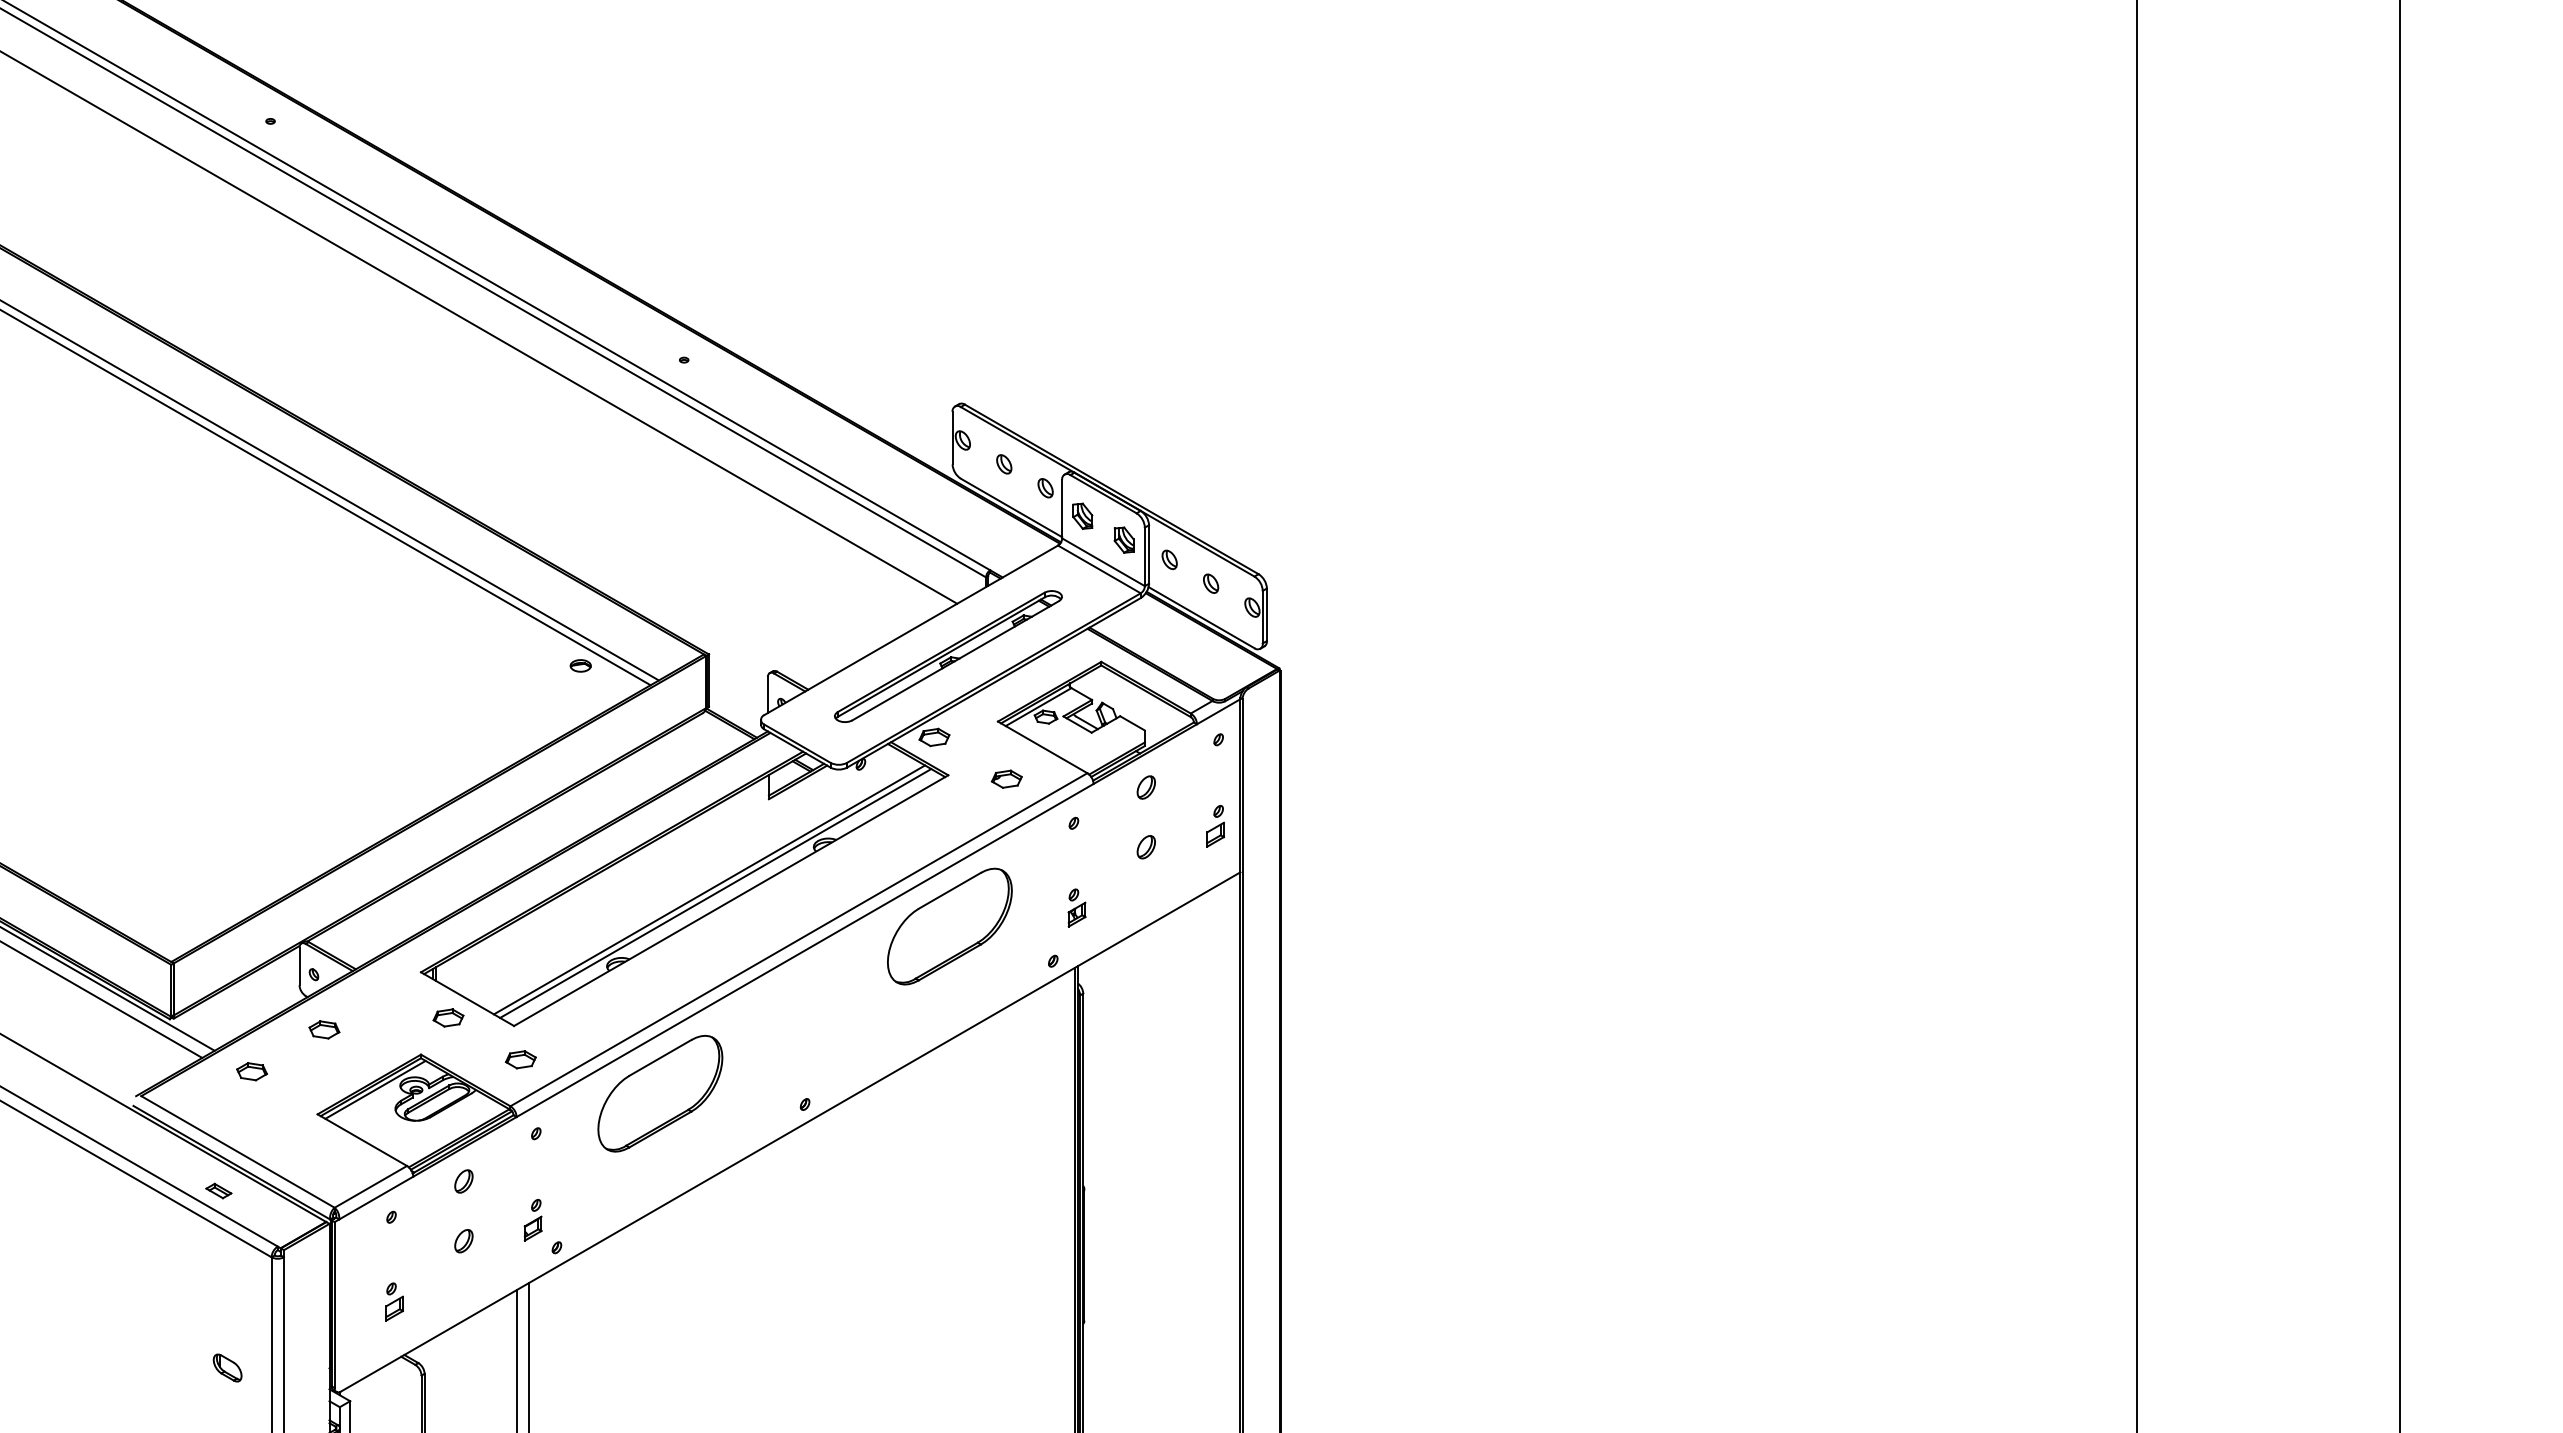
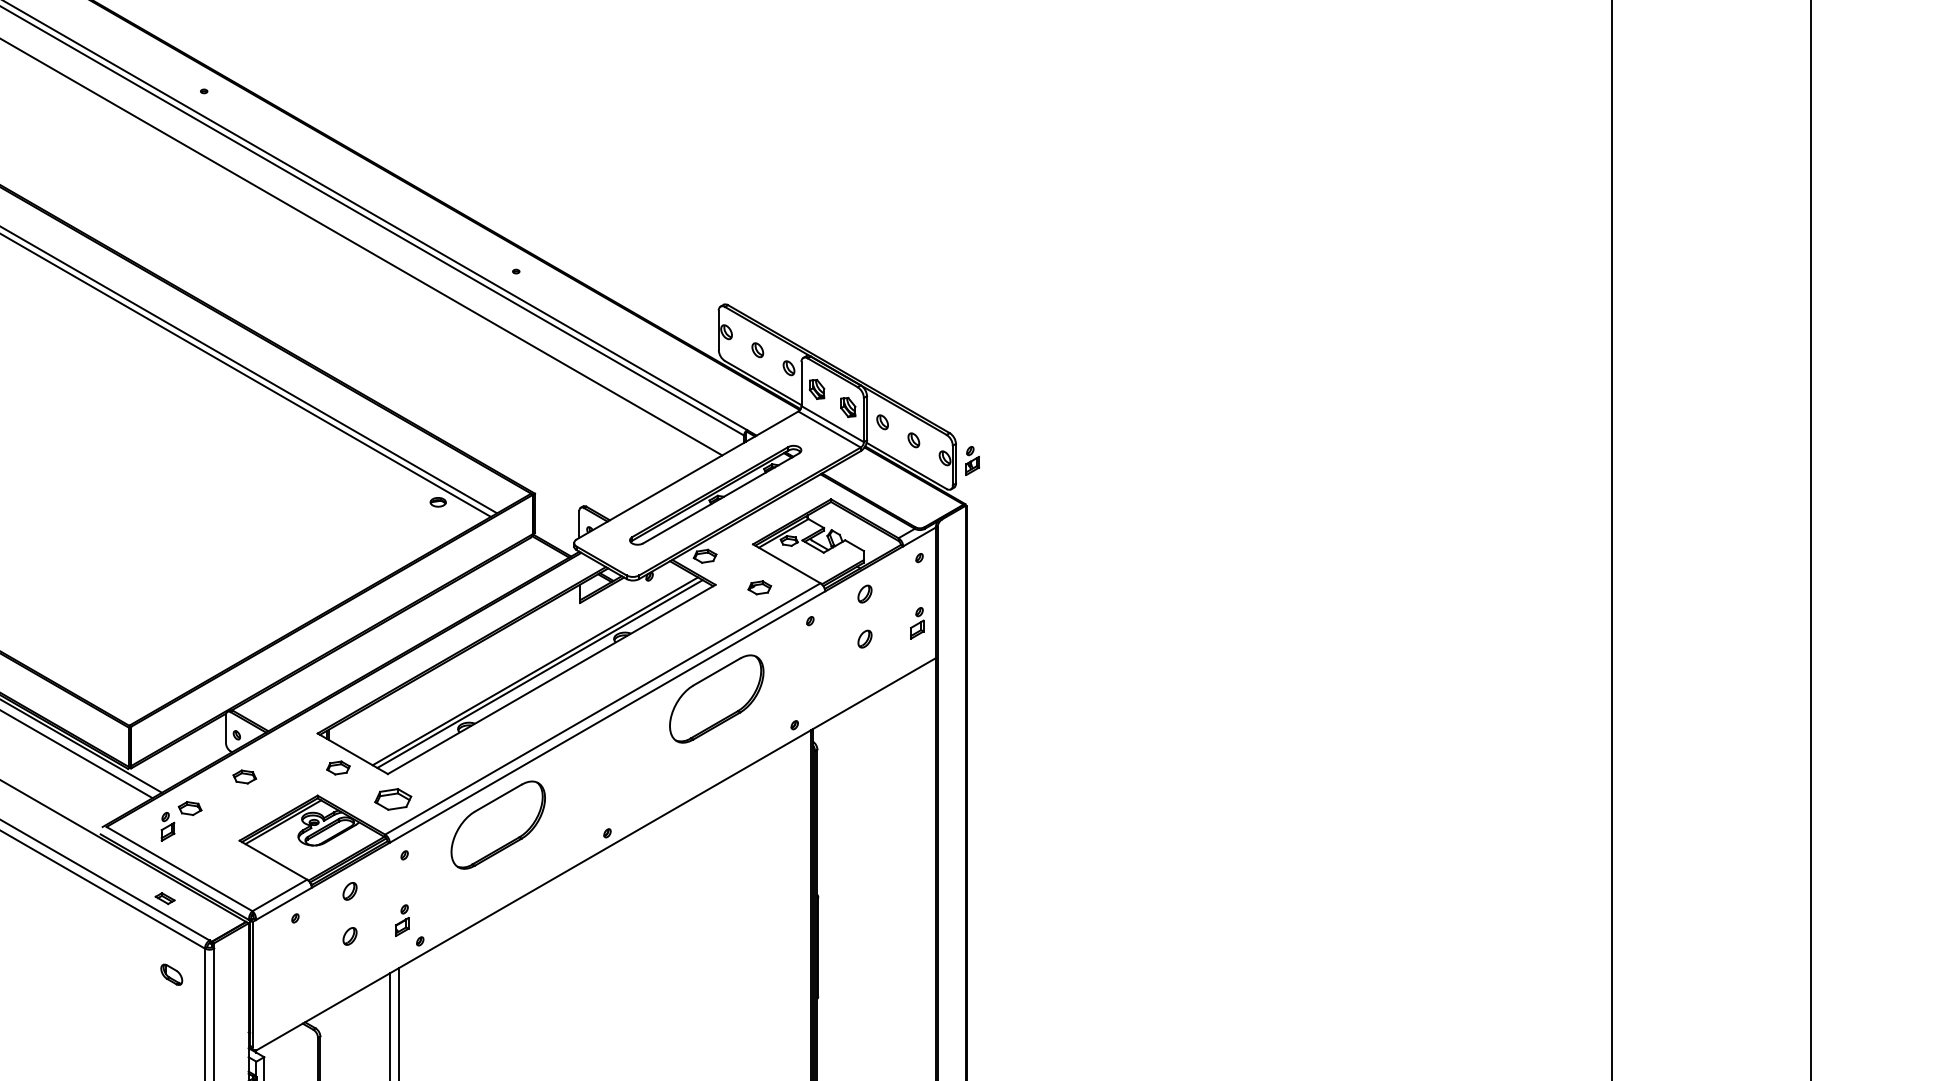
part: (1076, 907) -> (972, 460), moved
part: (520, 1059) -> (392, 799), size x1.6
part: (394, 1301) -> (167, 826), moved
part: (227, 1367) -> (171, 974), moved

